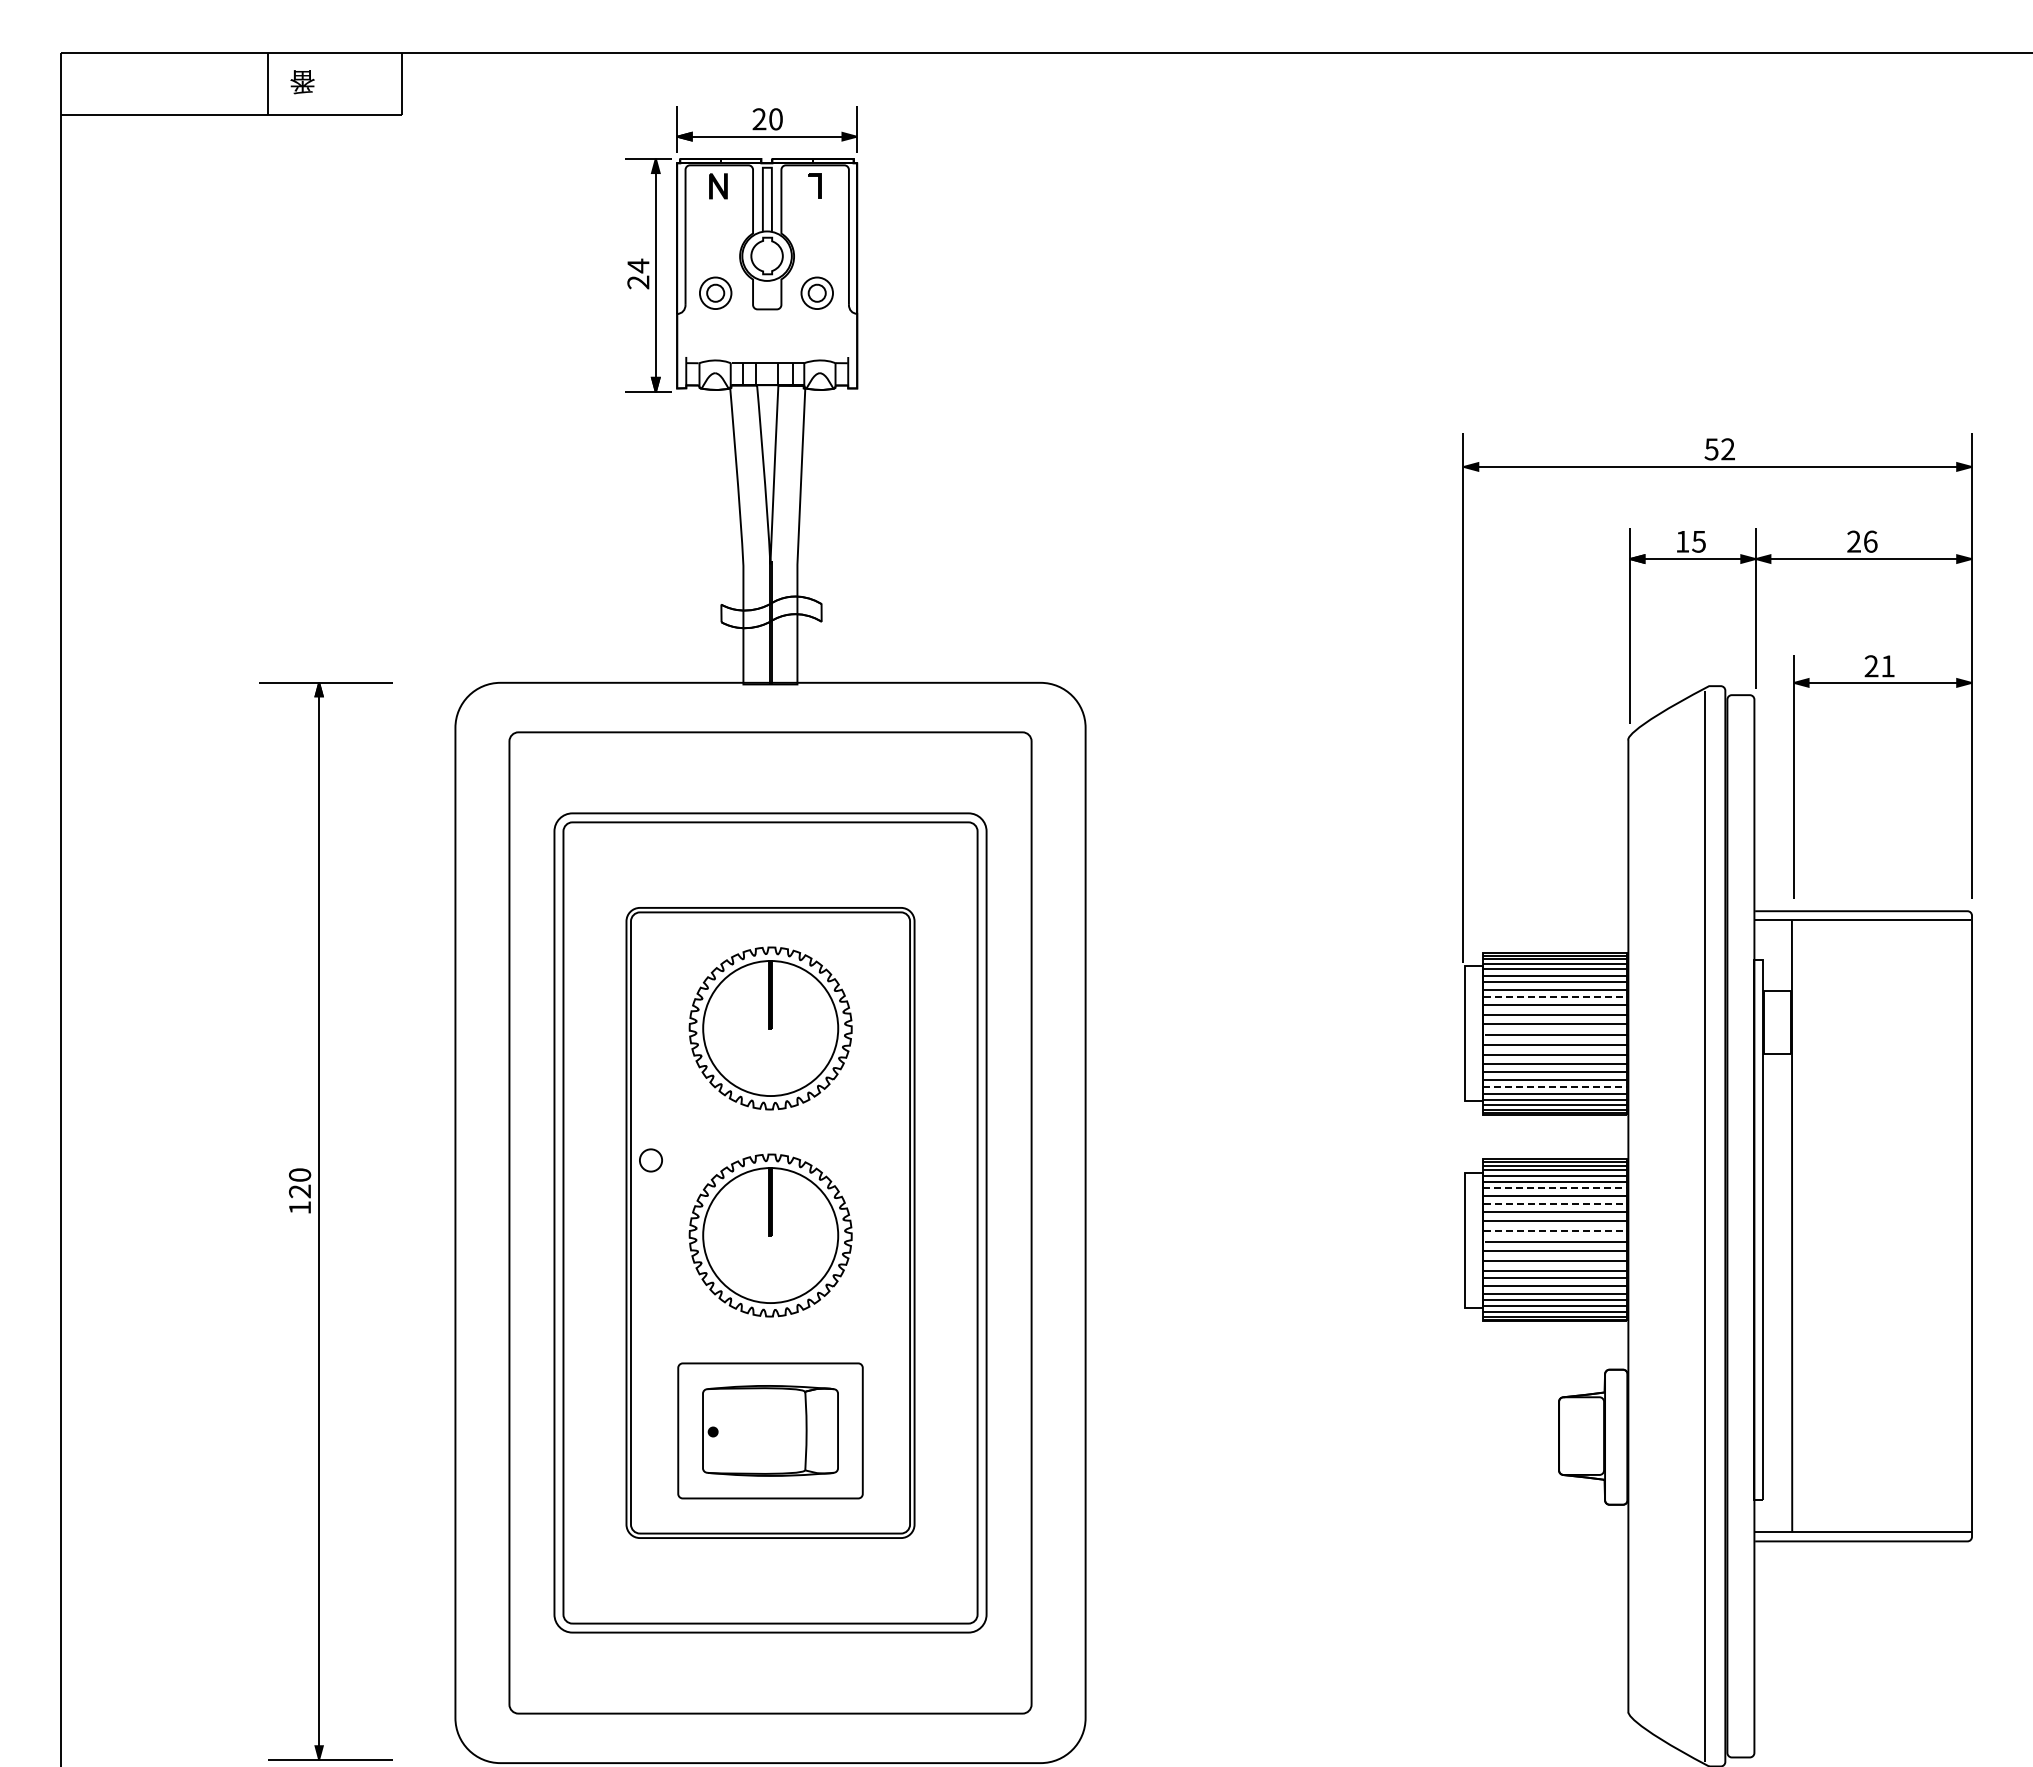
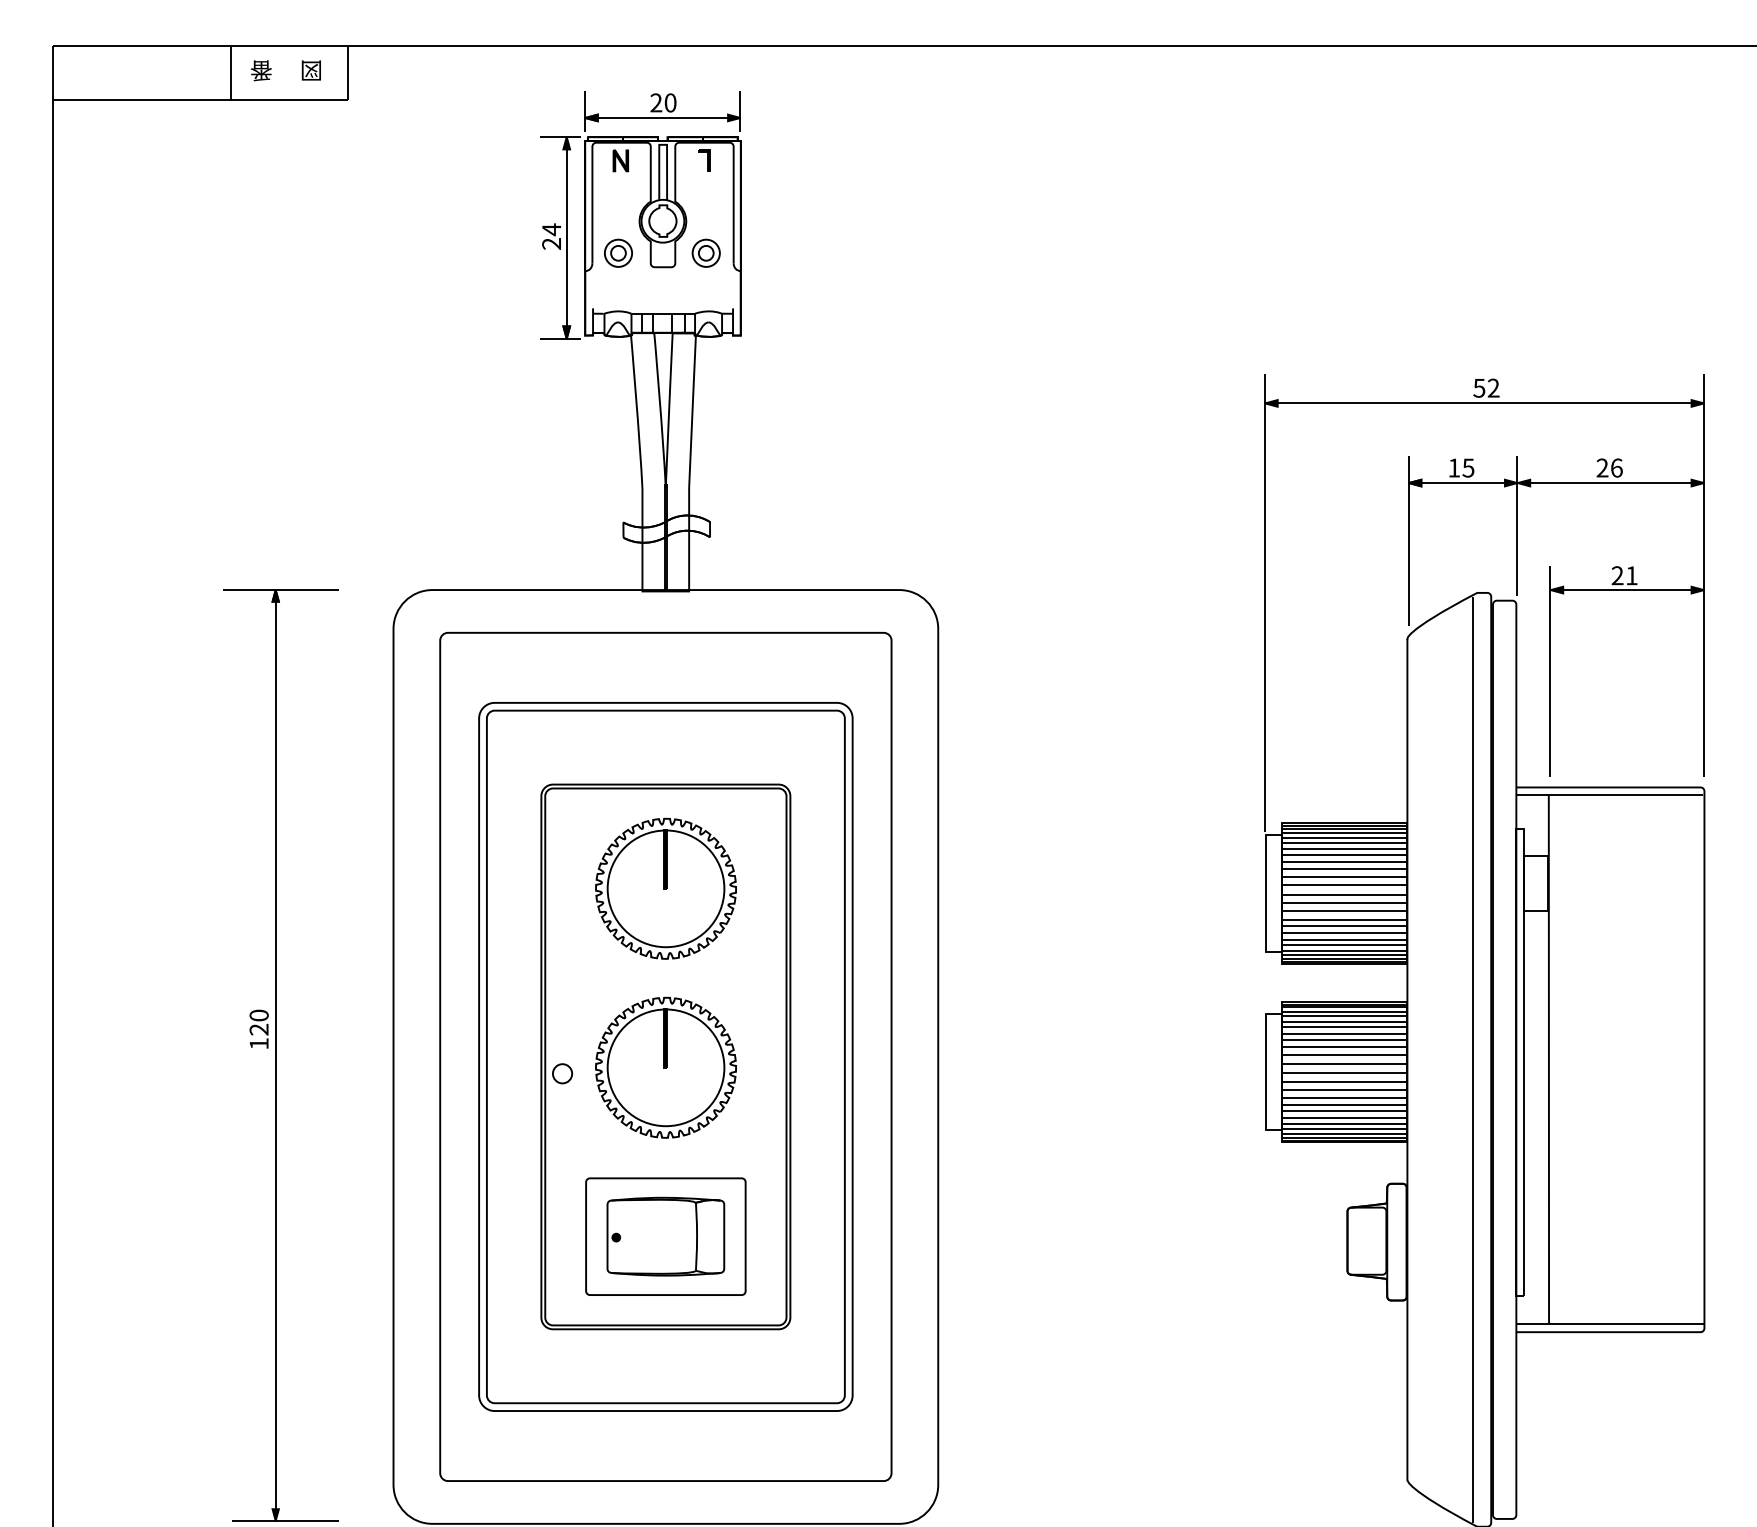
part: (360, 81) -> (311, 70), added
line: (1556, 997) -> (1345, 862), dashed -> solid
line: (1555, 1087) -> (1344, 939), dashed -> solid
part: (650, 1160) -> (562, 1073), moved
line: (1555, 1188) -> (1344, 1027), dashed -> solid
line: (1556, 1203) -> (1345, 1040), dashed -> solid
line: (1556, 1230) -> (1345, 1063), dashed -> solid

